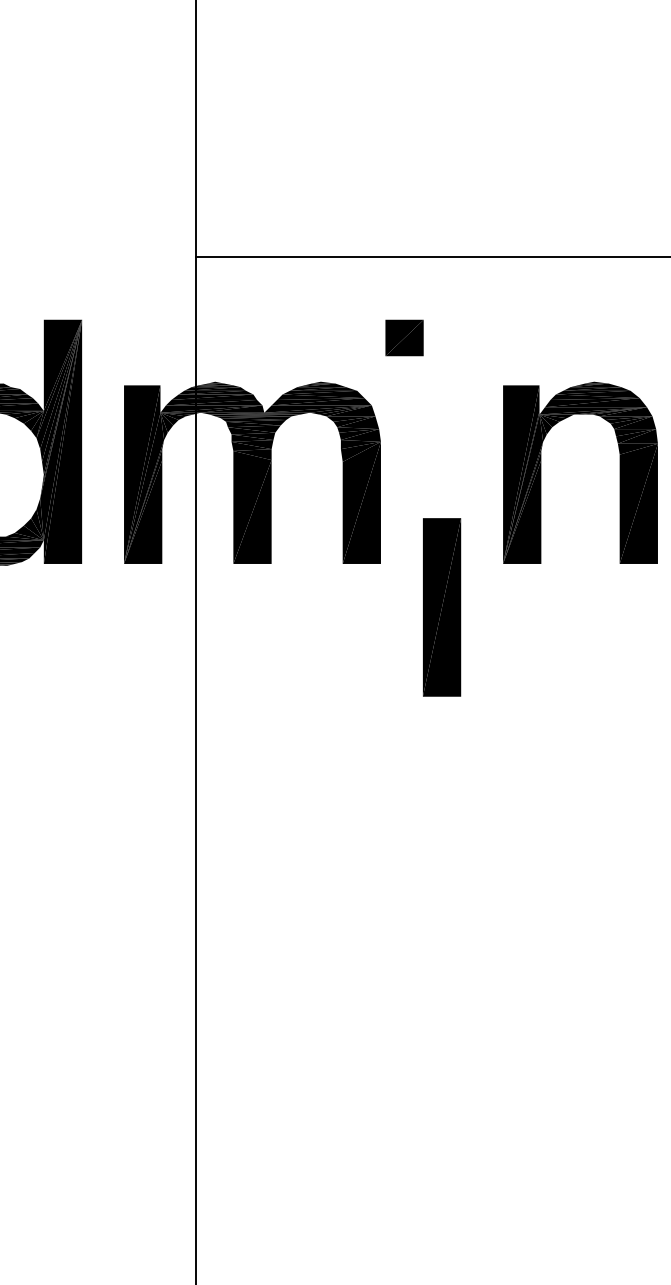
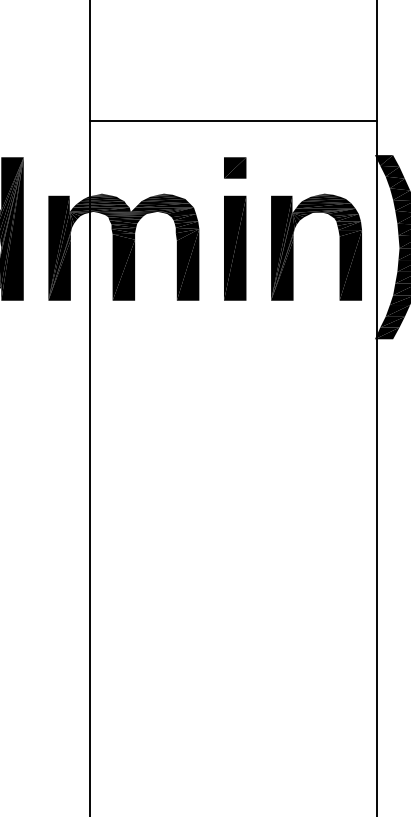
part: (405, 337) -> (235, 167), moved
part: (442, 606) -> (235, 247), moved

